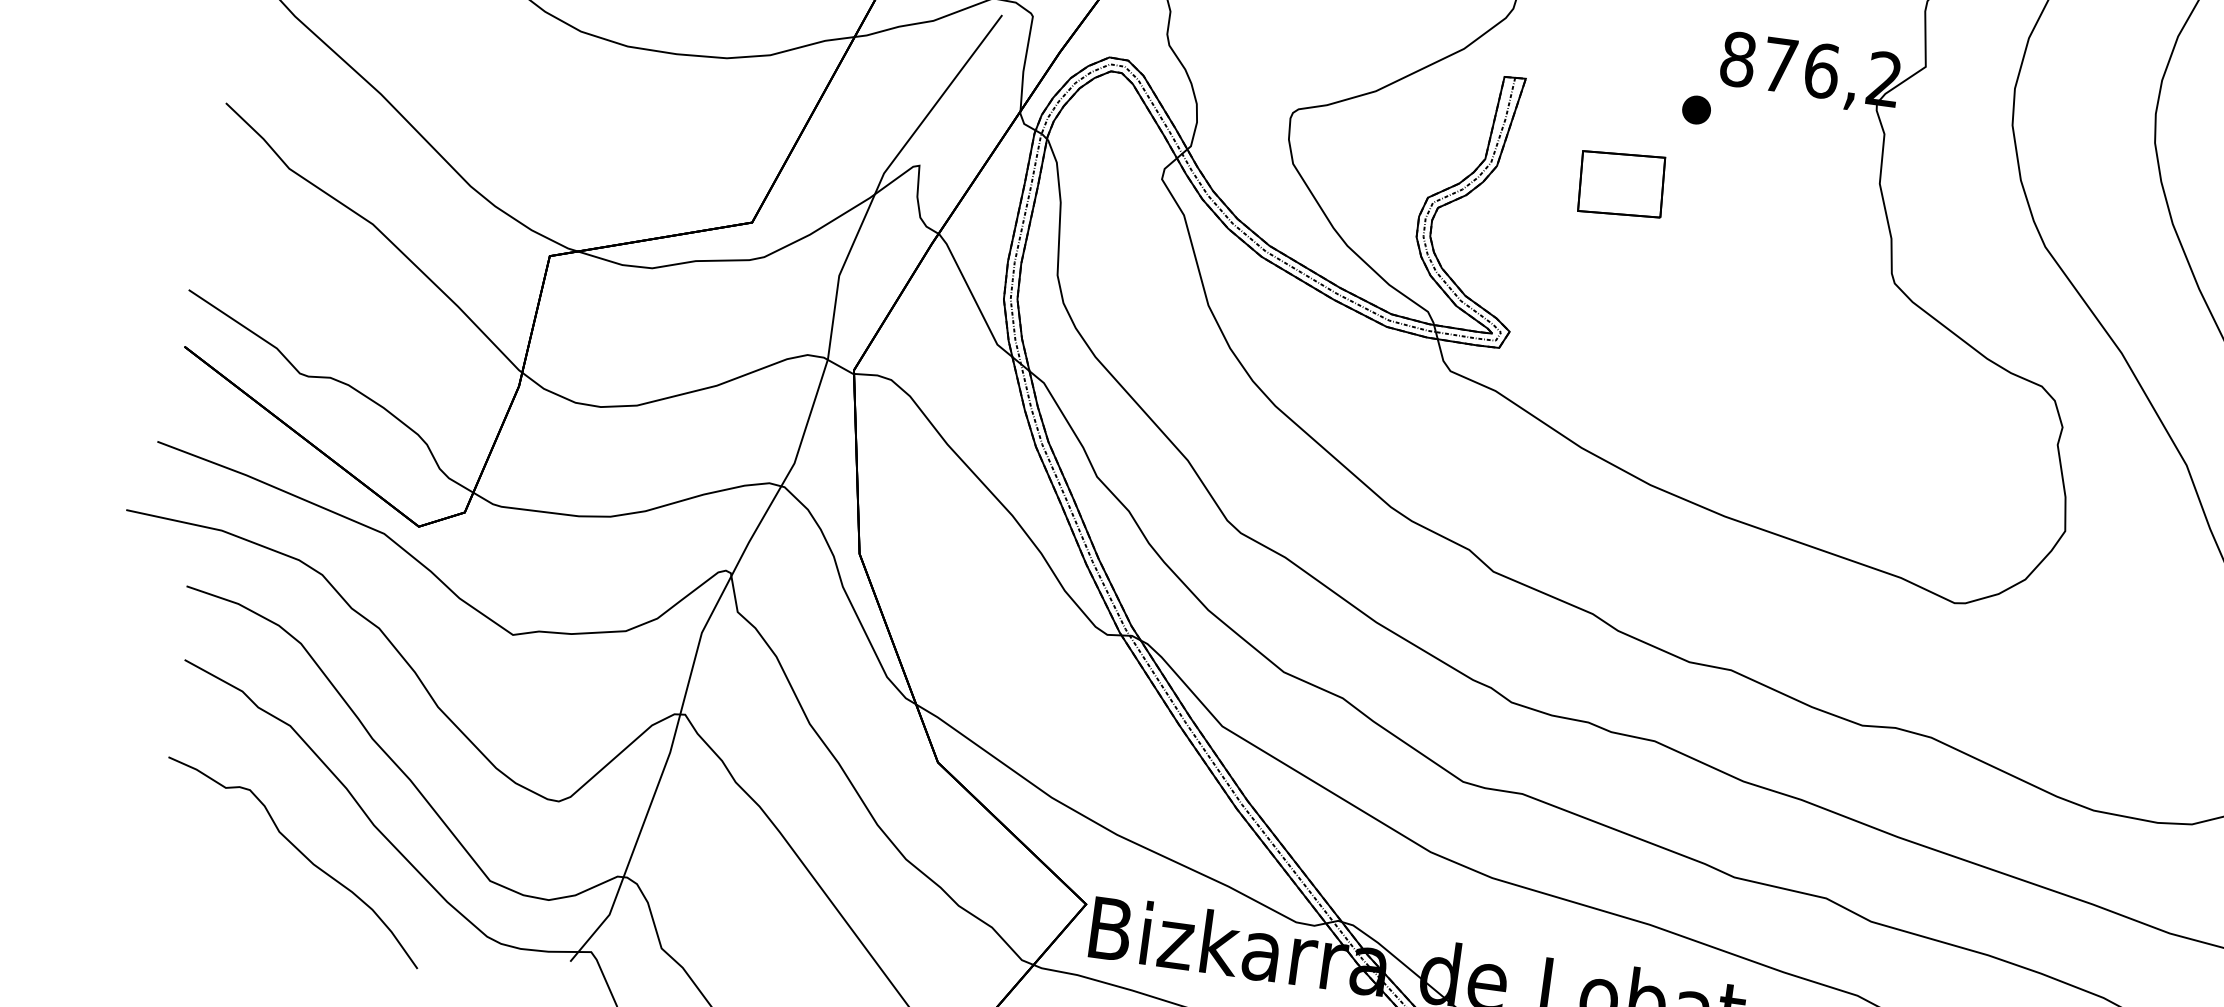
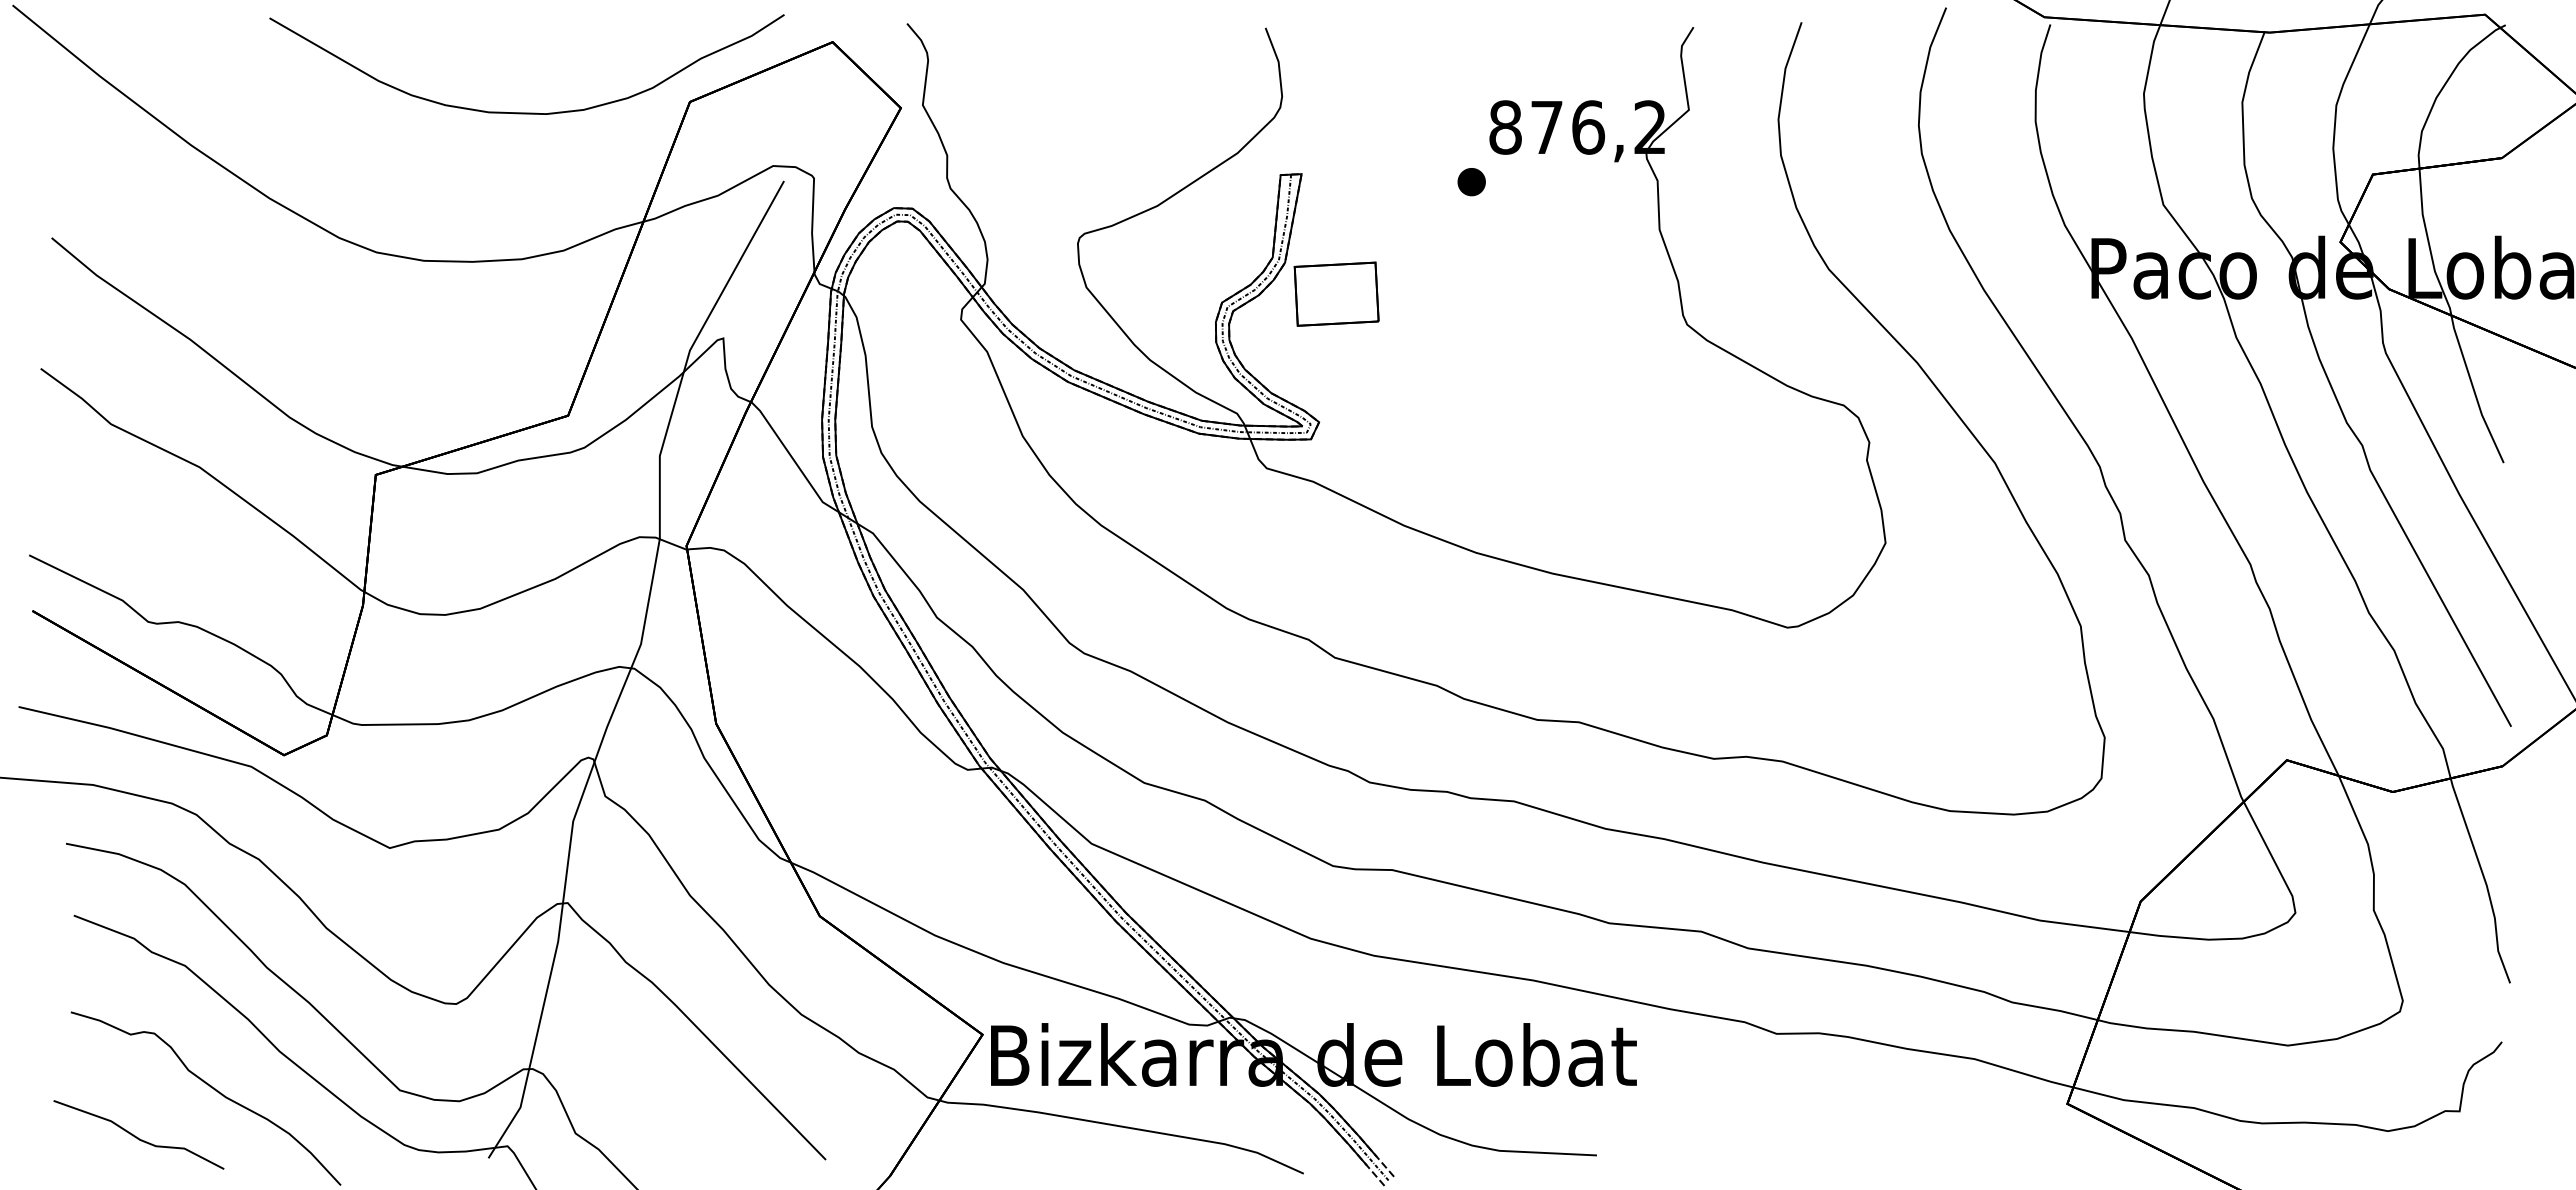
part: (1621, 183) -> (1336, 293), moved
curve: (217, 891) -> (136, 1136), added

